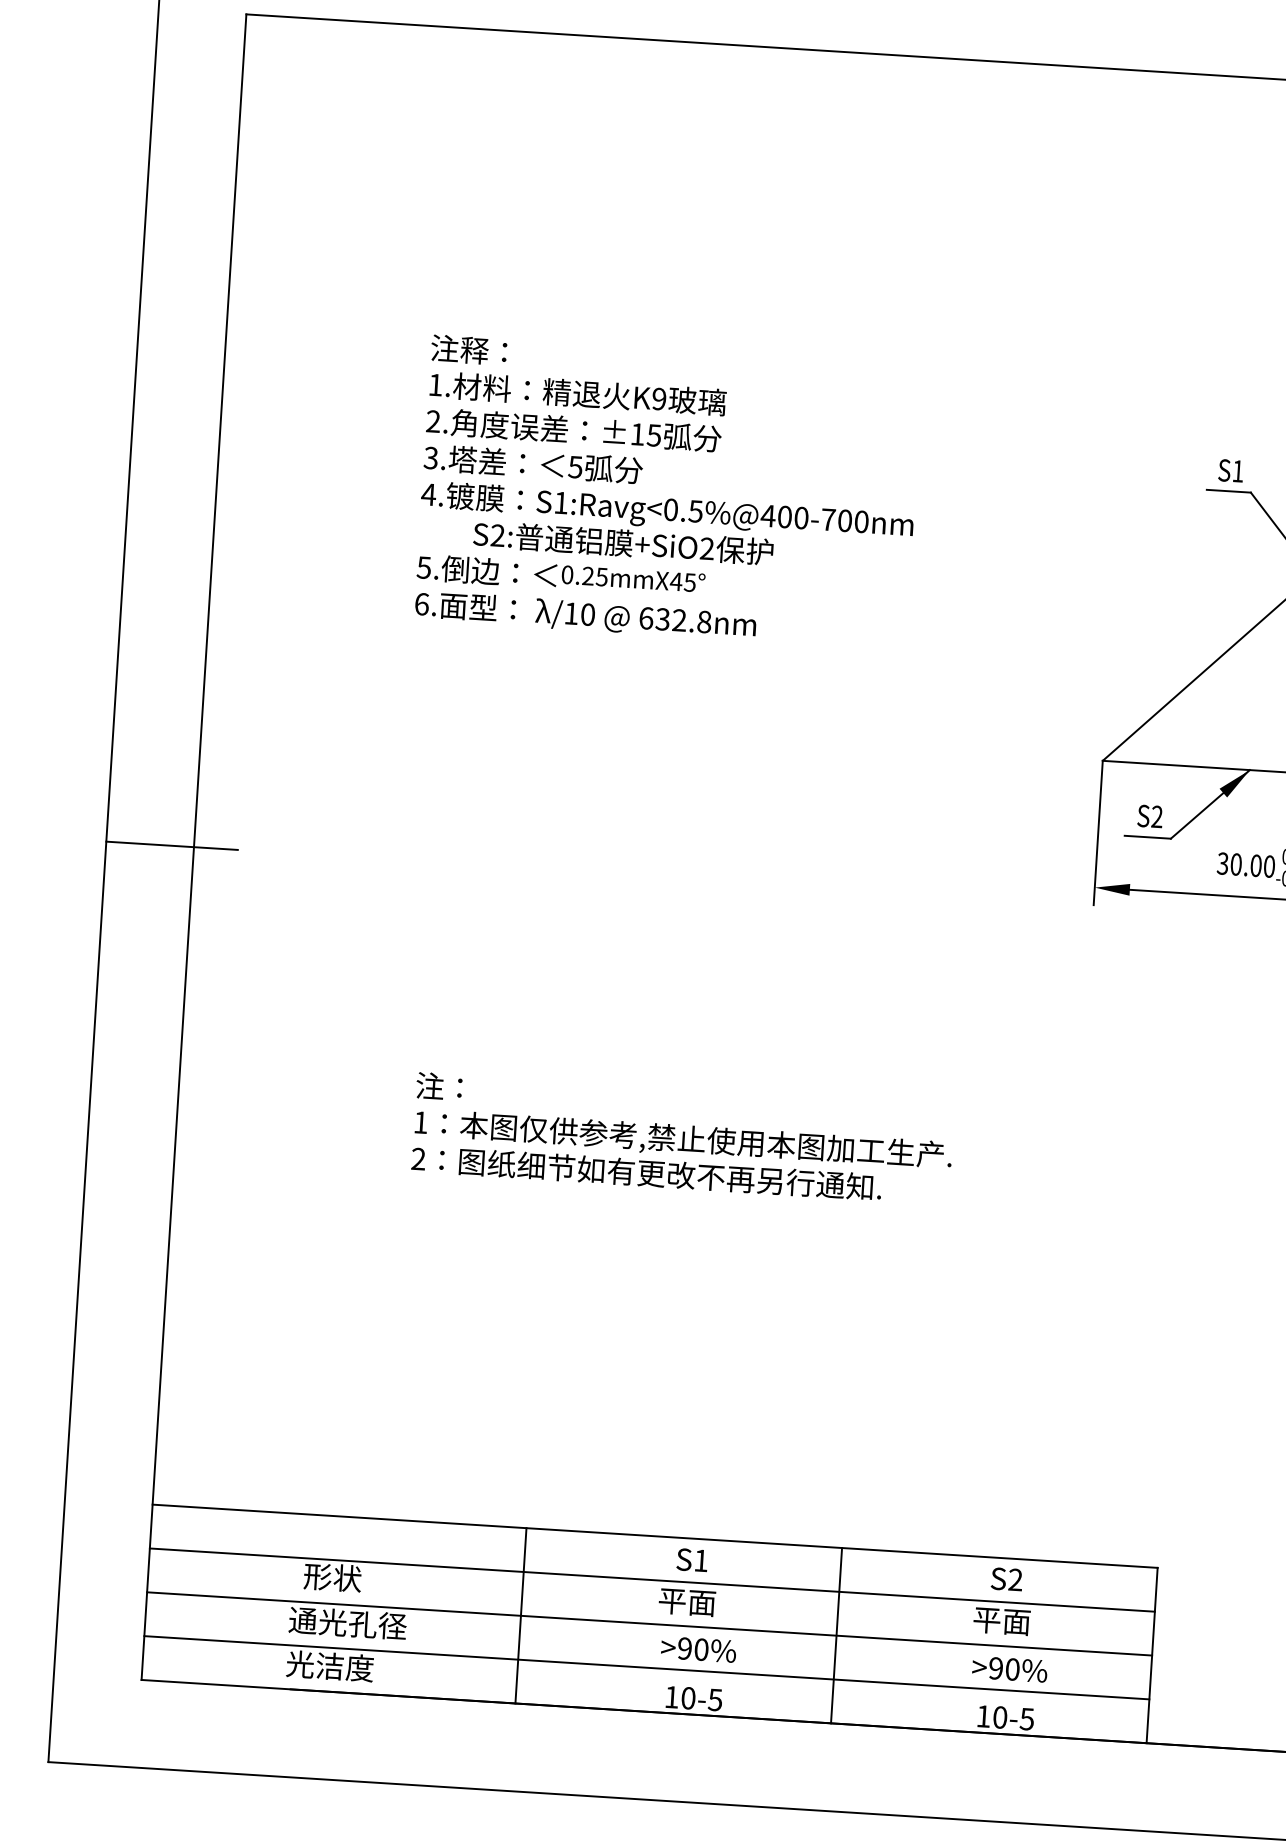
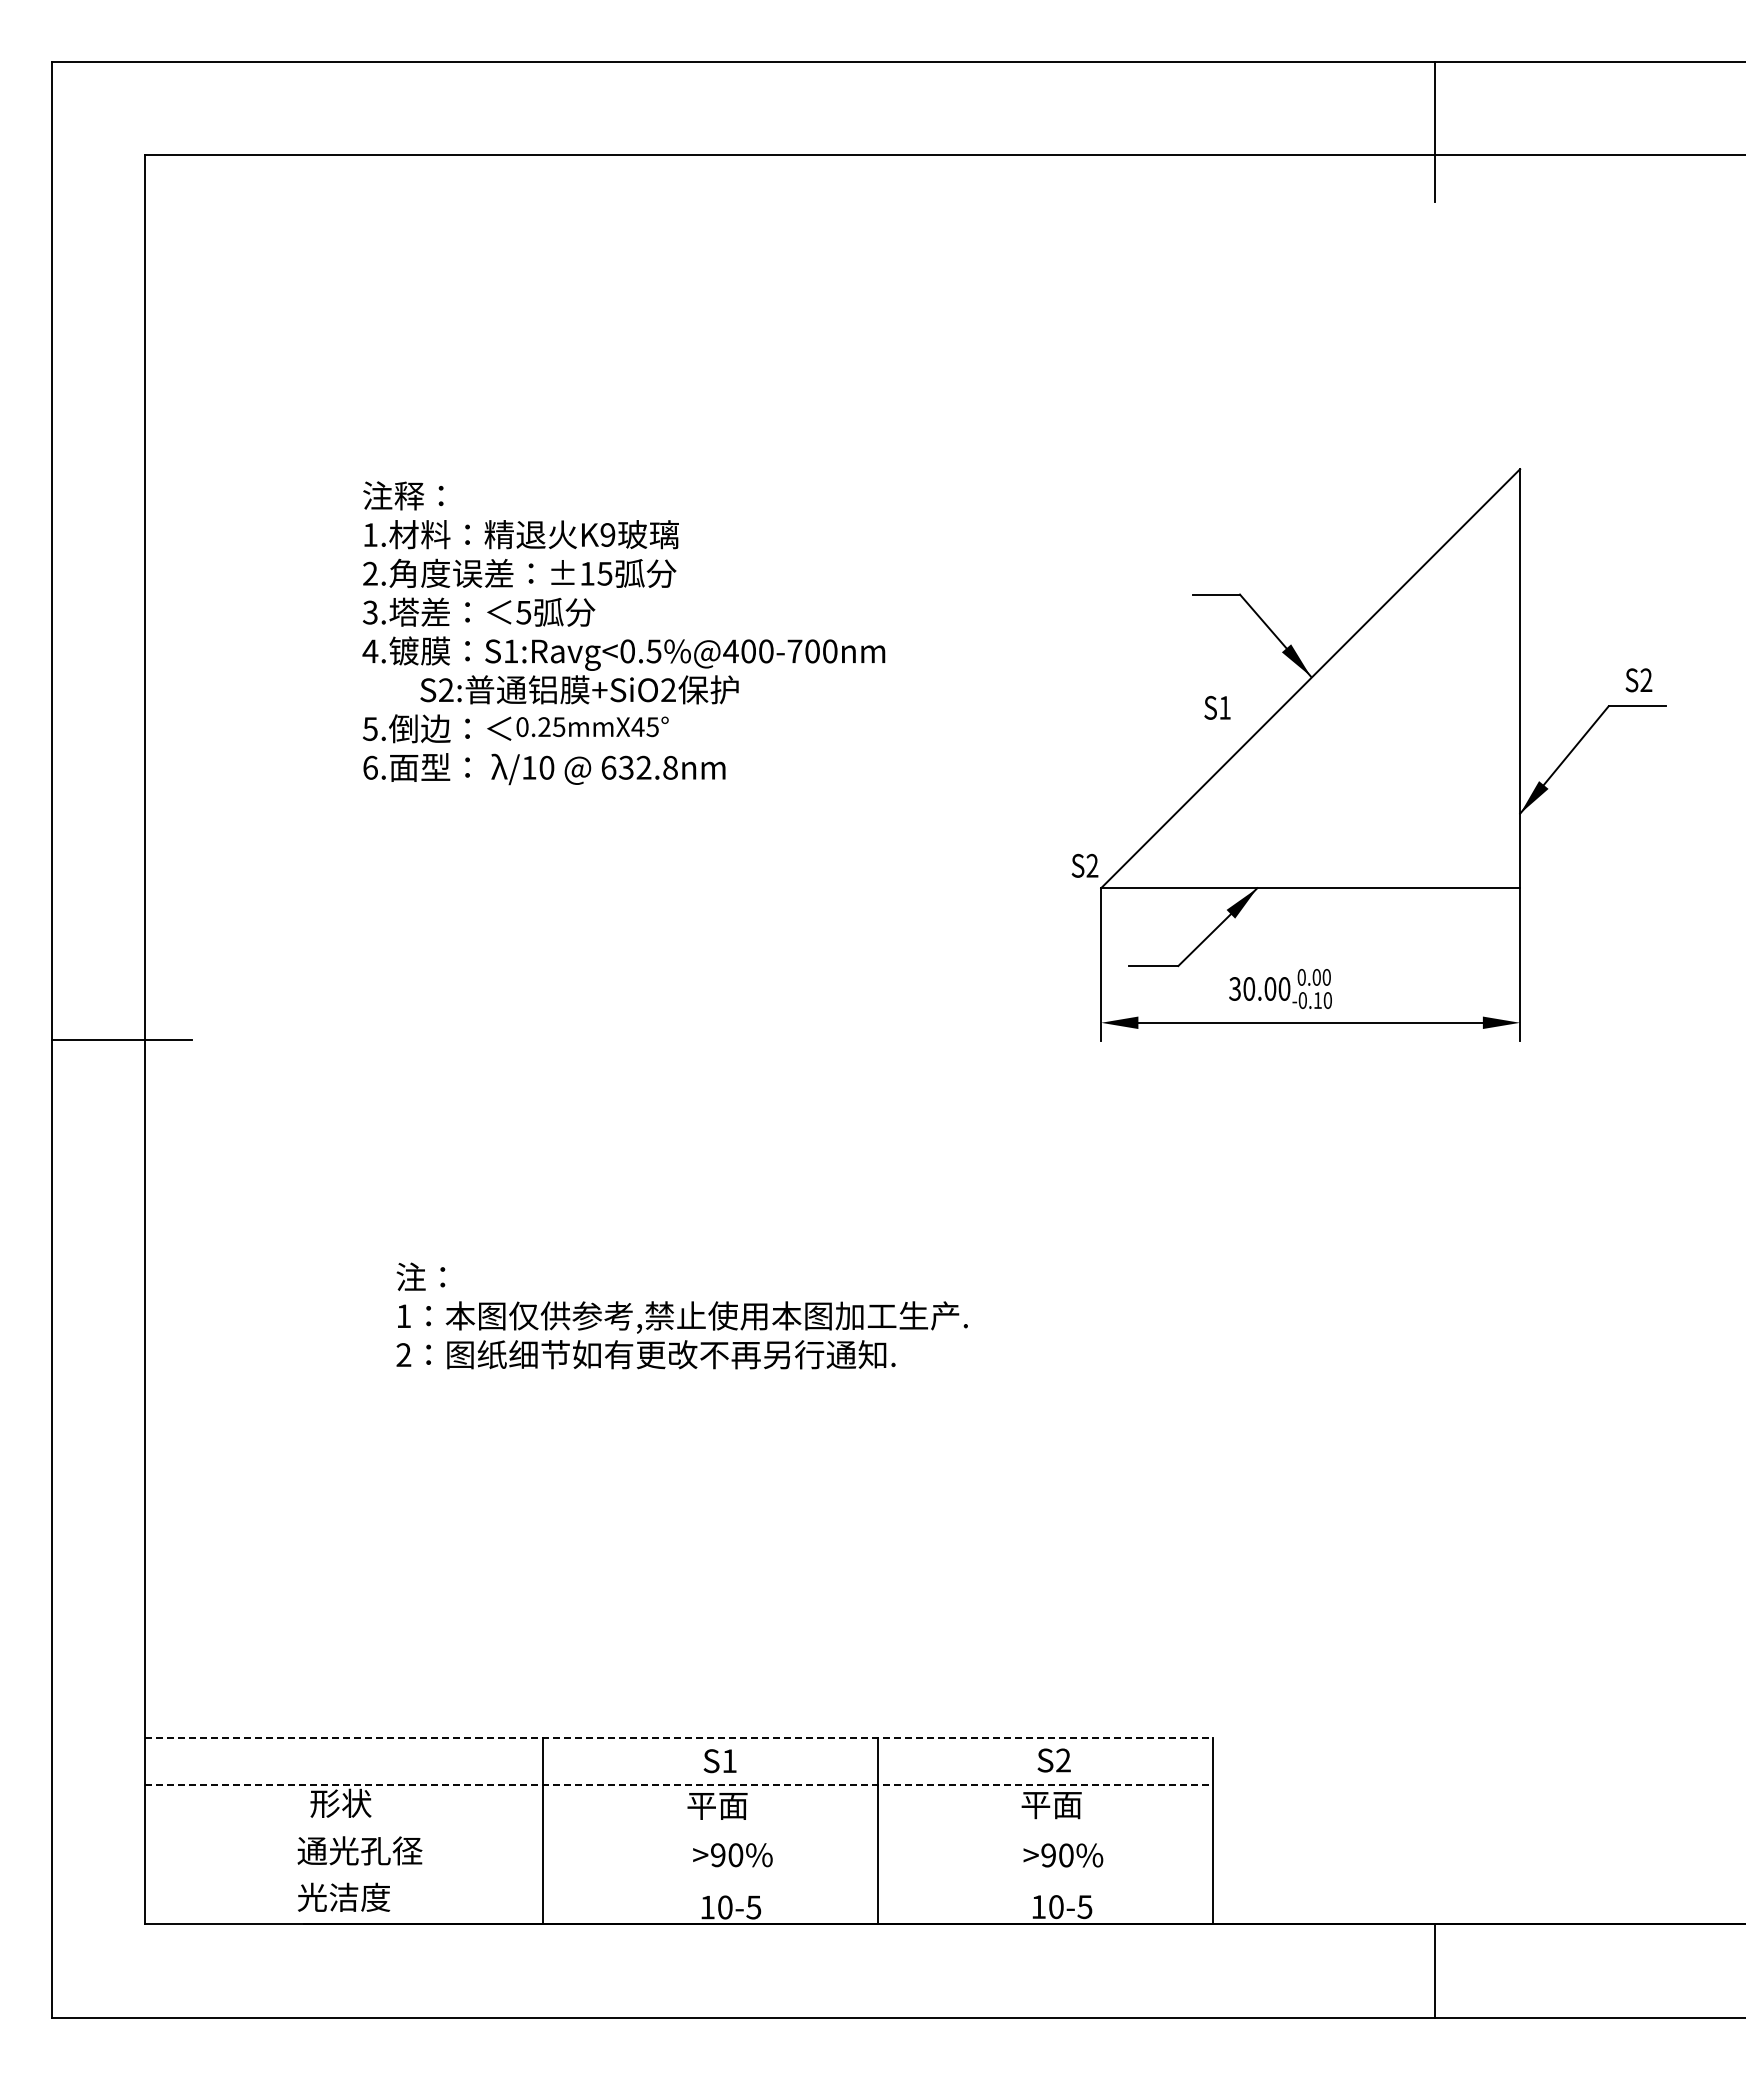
text: (1231, 470) -> (1217, 707), moved
text: (1149, 816) -> (1084, 865), moved
line: (655, 1536) -> (679, 1738), solid -> dashed
line: (652, 1579) -> (679, 1784), solid -> dashed
line: (648, 1623) -> (678, 1831), removed
line: (646, 1667) -> (678, 1877), removed

